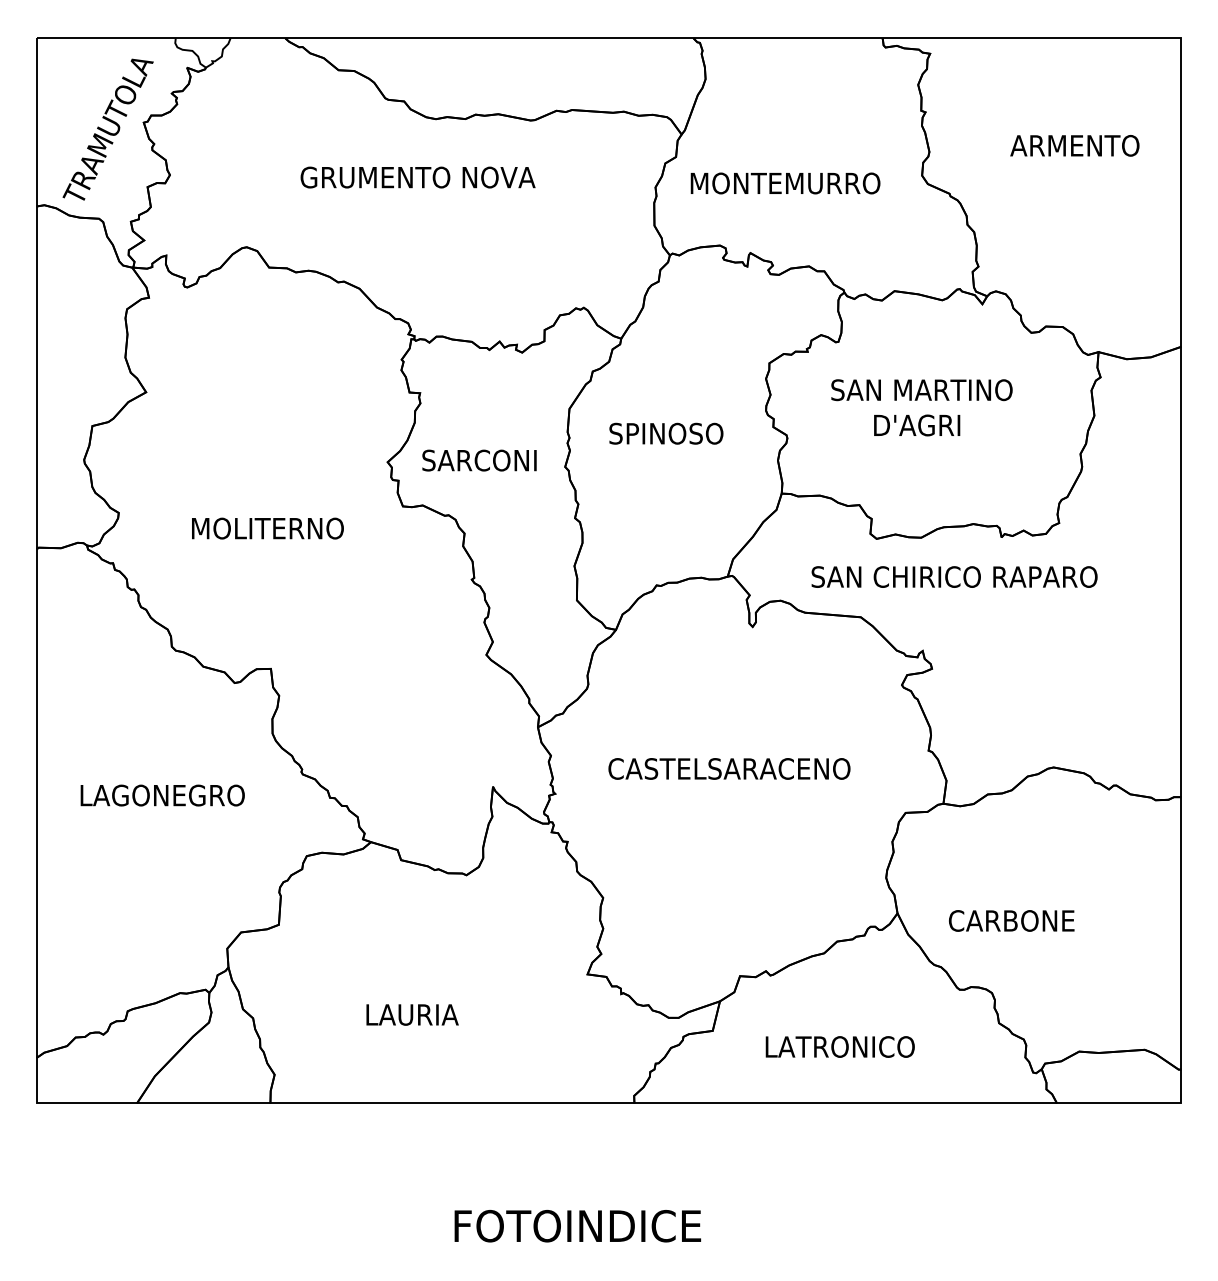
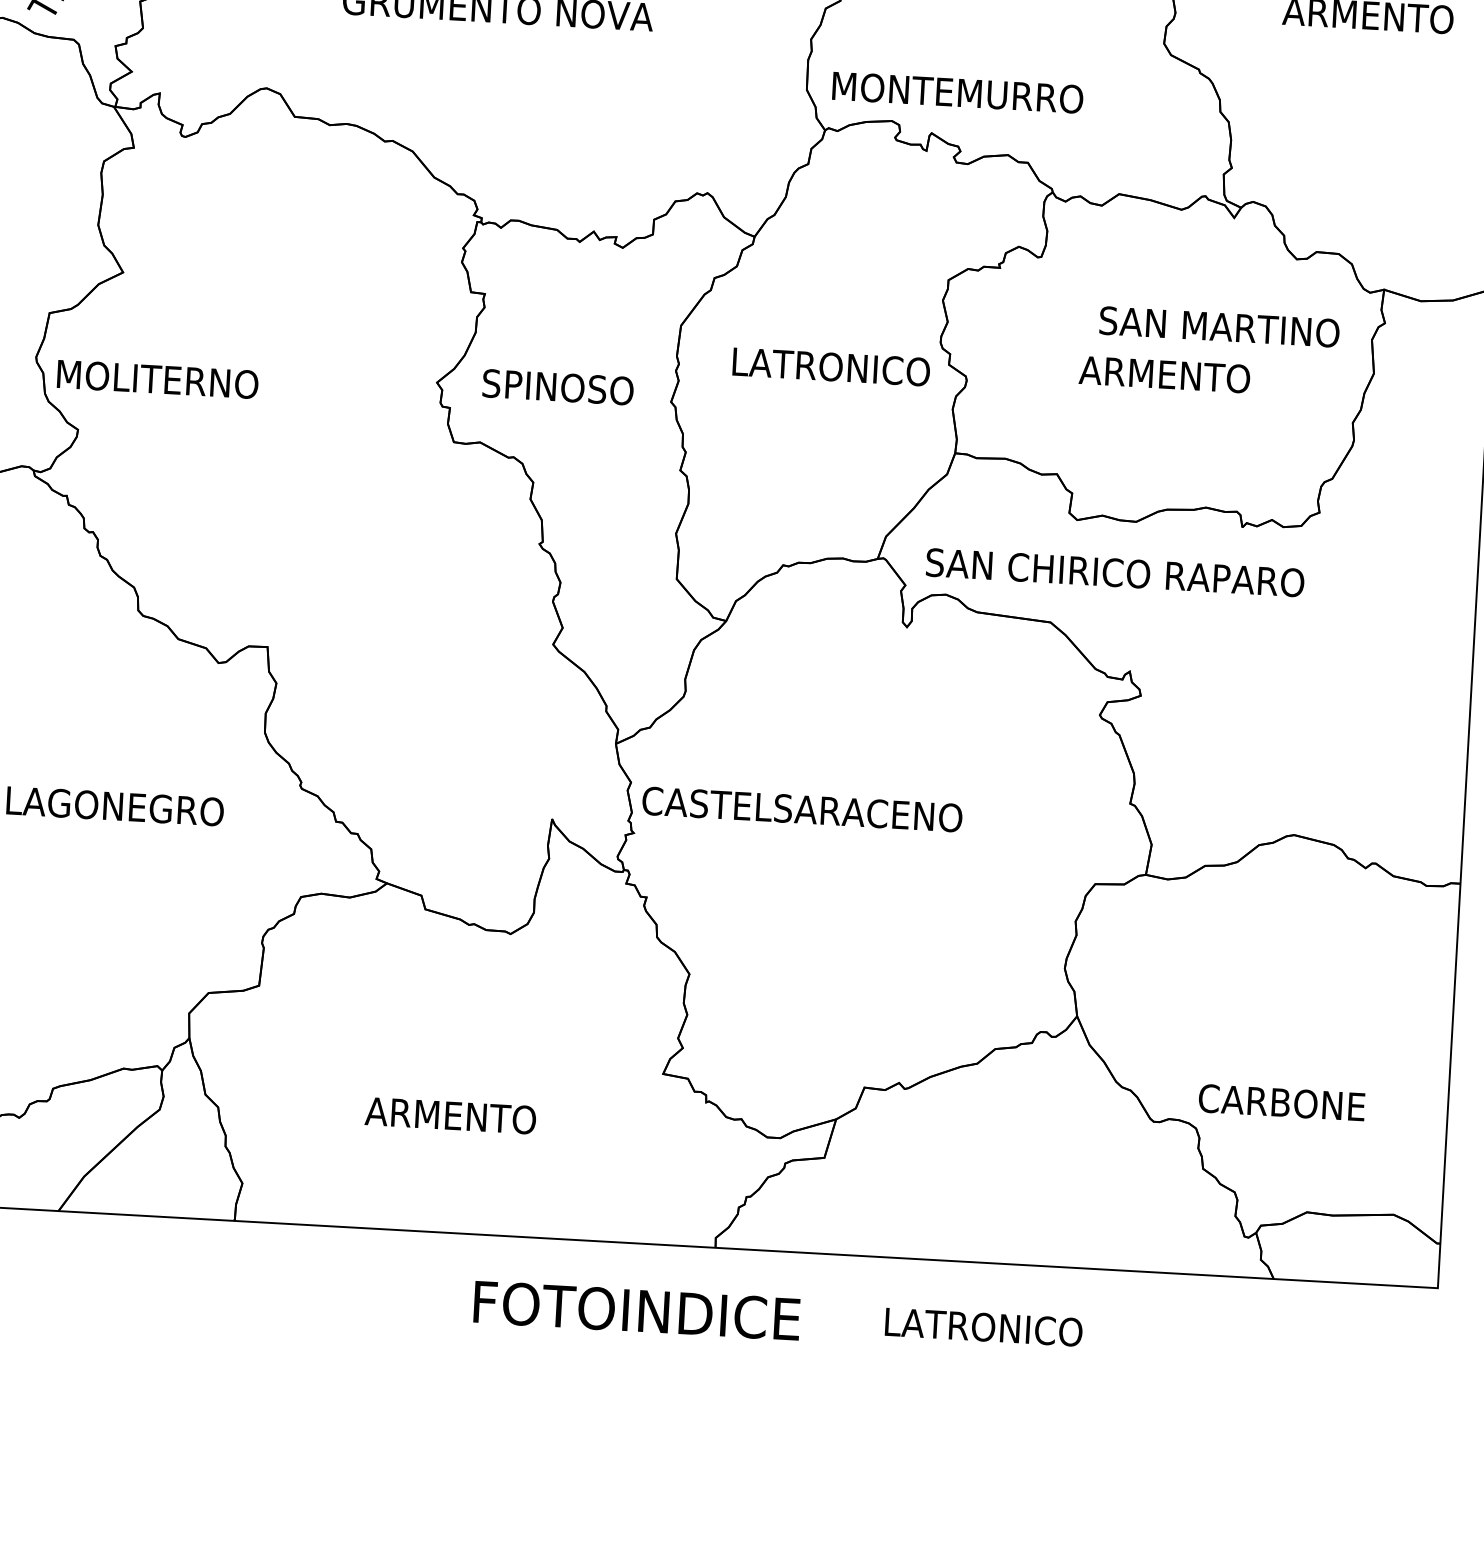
text: (785, 183) -> (957, 92), moved
text: (921, 390) -> (1218, 327), moved
text: (936, 425) -> (1164, 374), D'AGRI -> ARMENTO
text: (684, 433) -> (831, 366), SPINOSO -> LATRONICO
text: (486, 460) -> (567, 387), SARCONI -> SPINOSO
text: (267, 528) -> (157, 379), moved
text: (954, 576) -> (1115, 572), moved
text: (729, 768) -> (802, 808), moved
text: (1011, 920) -> (1281, 1102), moved
text: (428, 1014) -> (450, 1115), LAURIA -> ARMENTO
text: (839, 1046) -> (982, 1326), moved
text: (577, 1226) -> (636, 1311), moved

